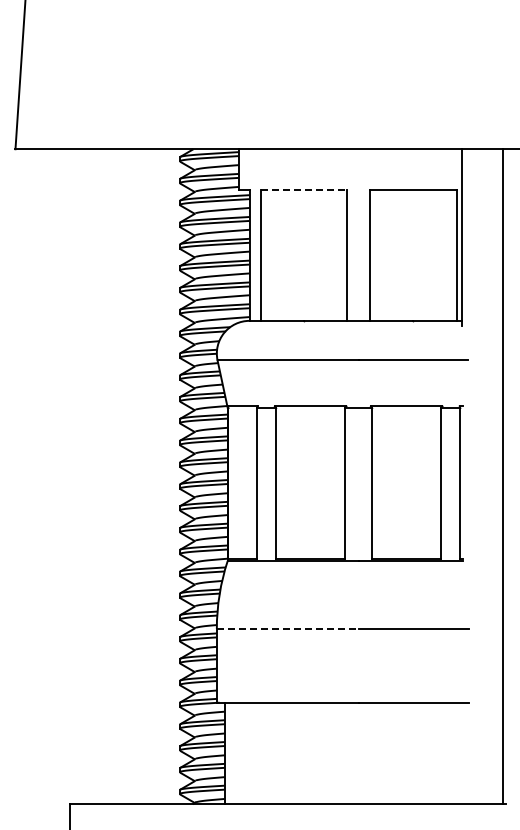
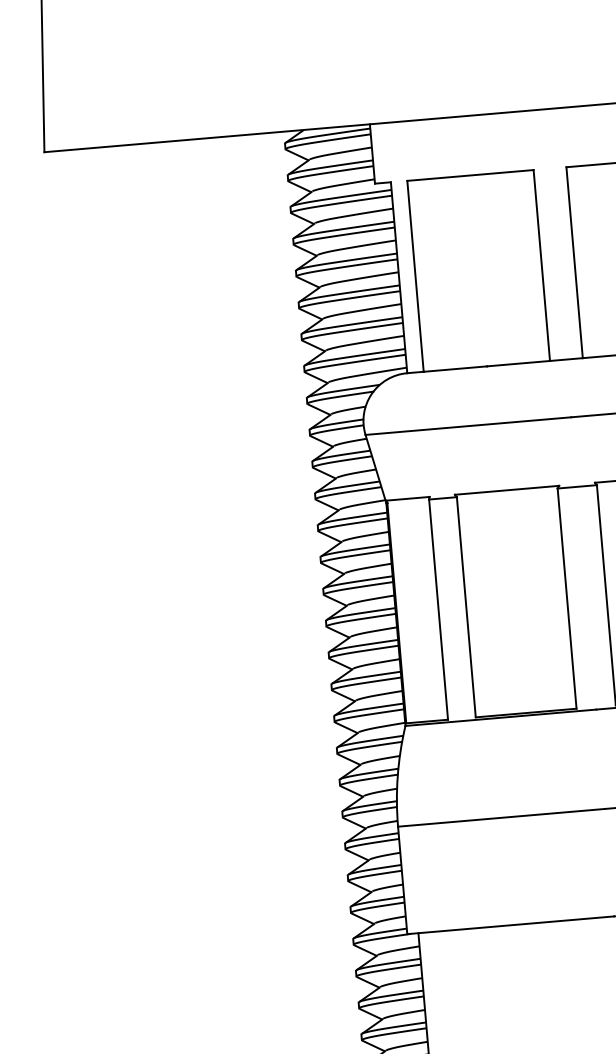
line: (304, 189) -> (470, 174), dashed -> solid
line: (287, 629) -> (501, 818), dashed -> solid

